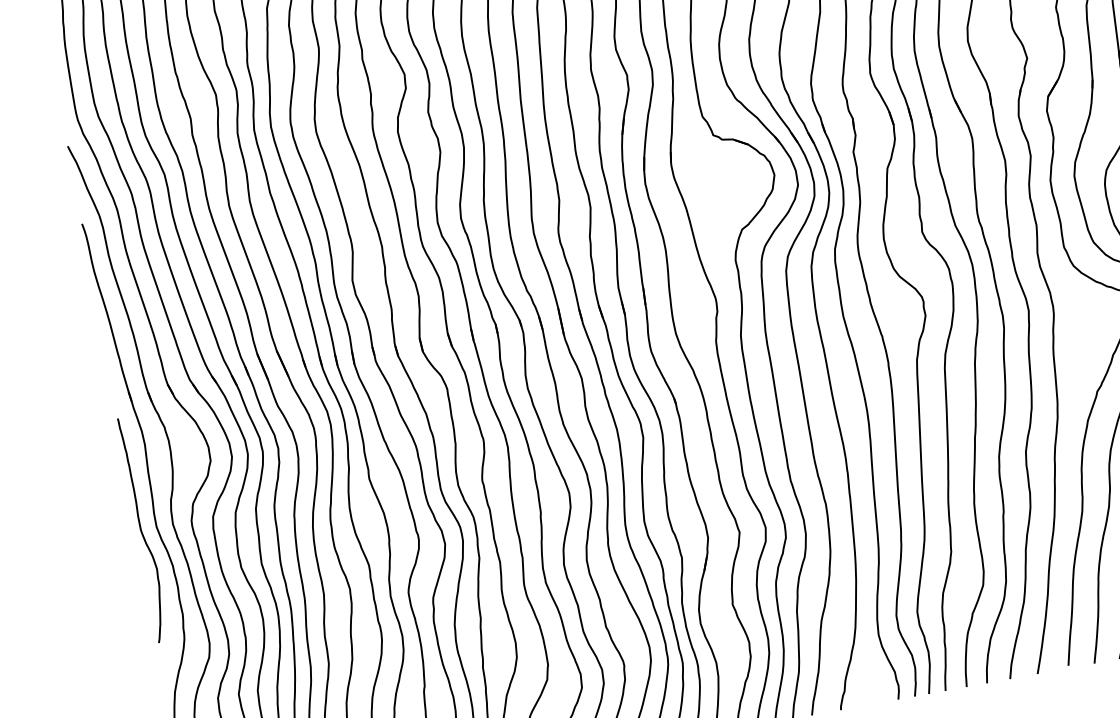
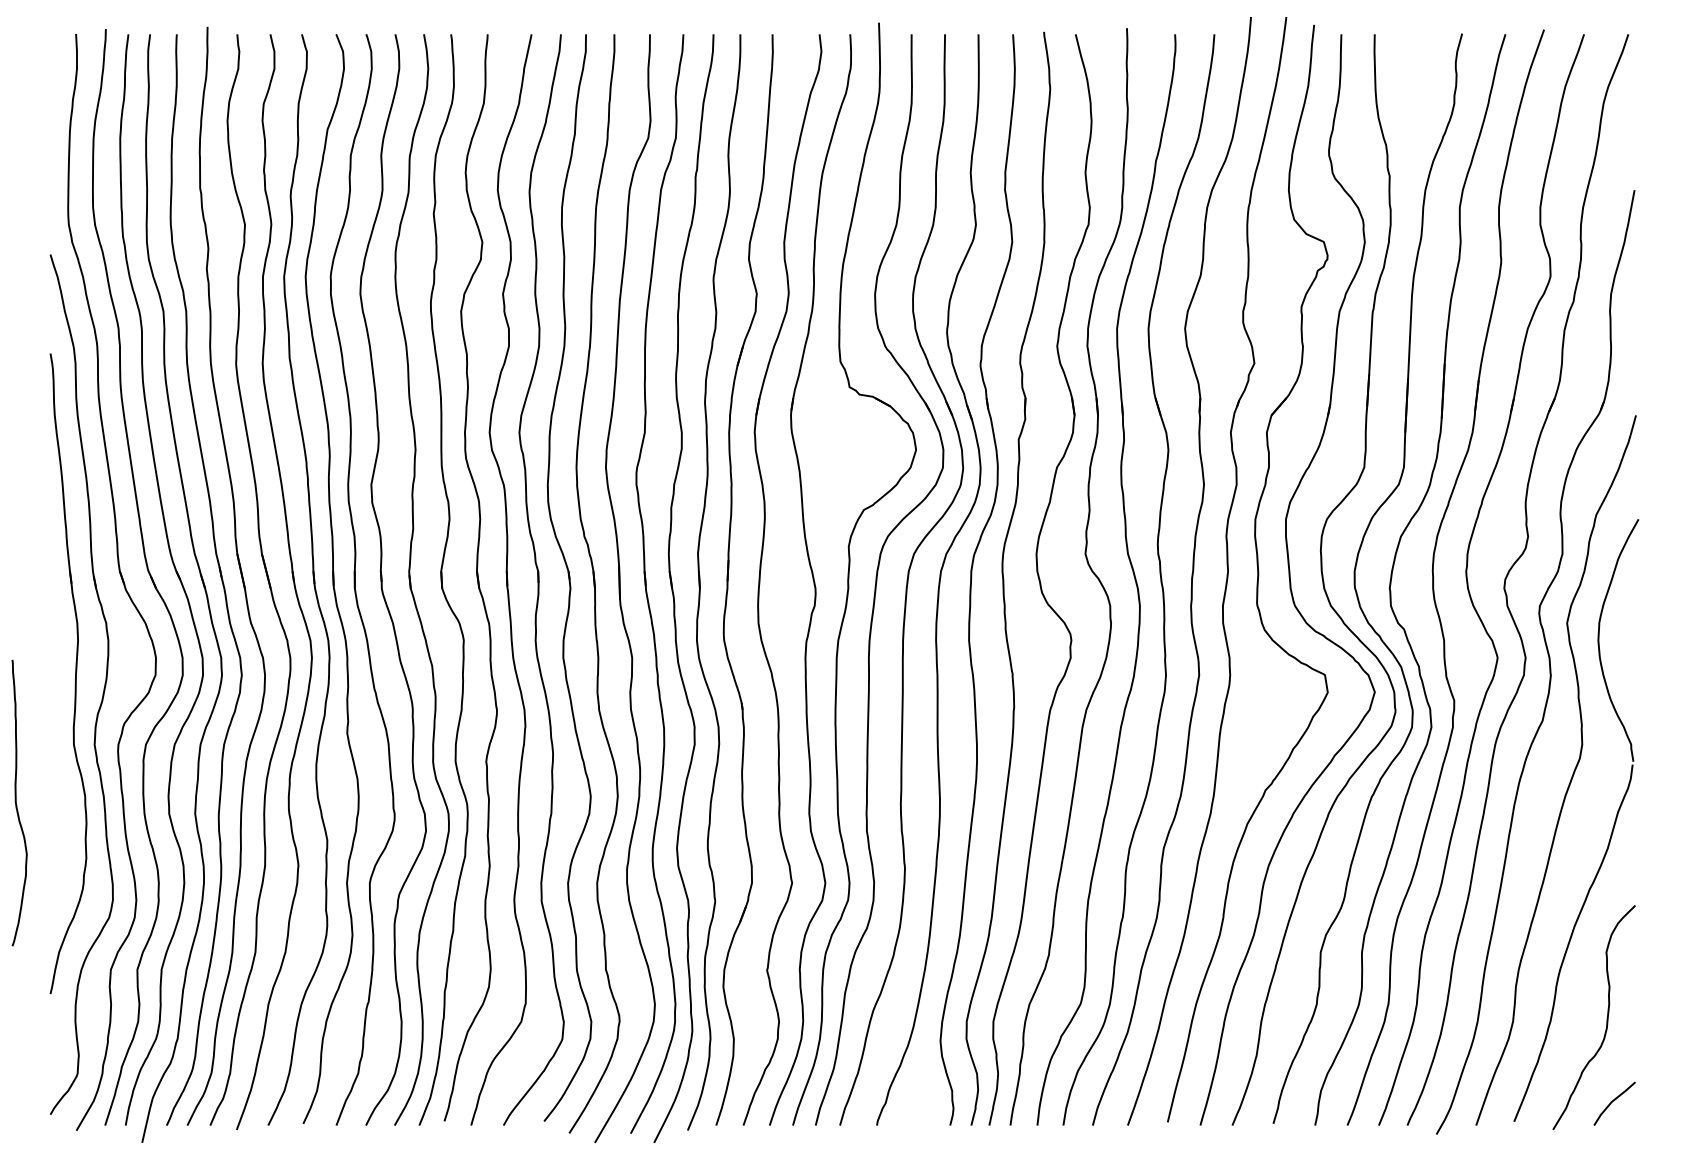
curve: (141, 529) -> (16, 802), moved

